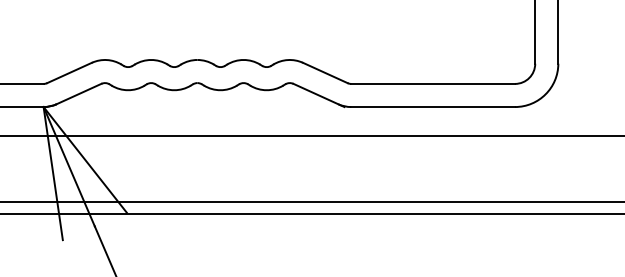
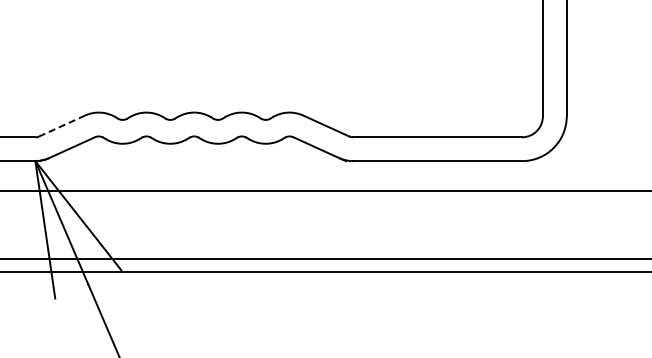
line: (68, 73) -> (61, 126), solid -> dashed

